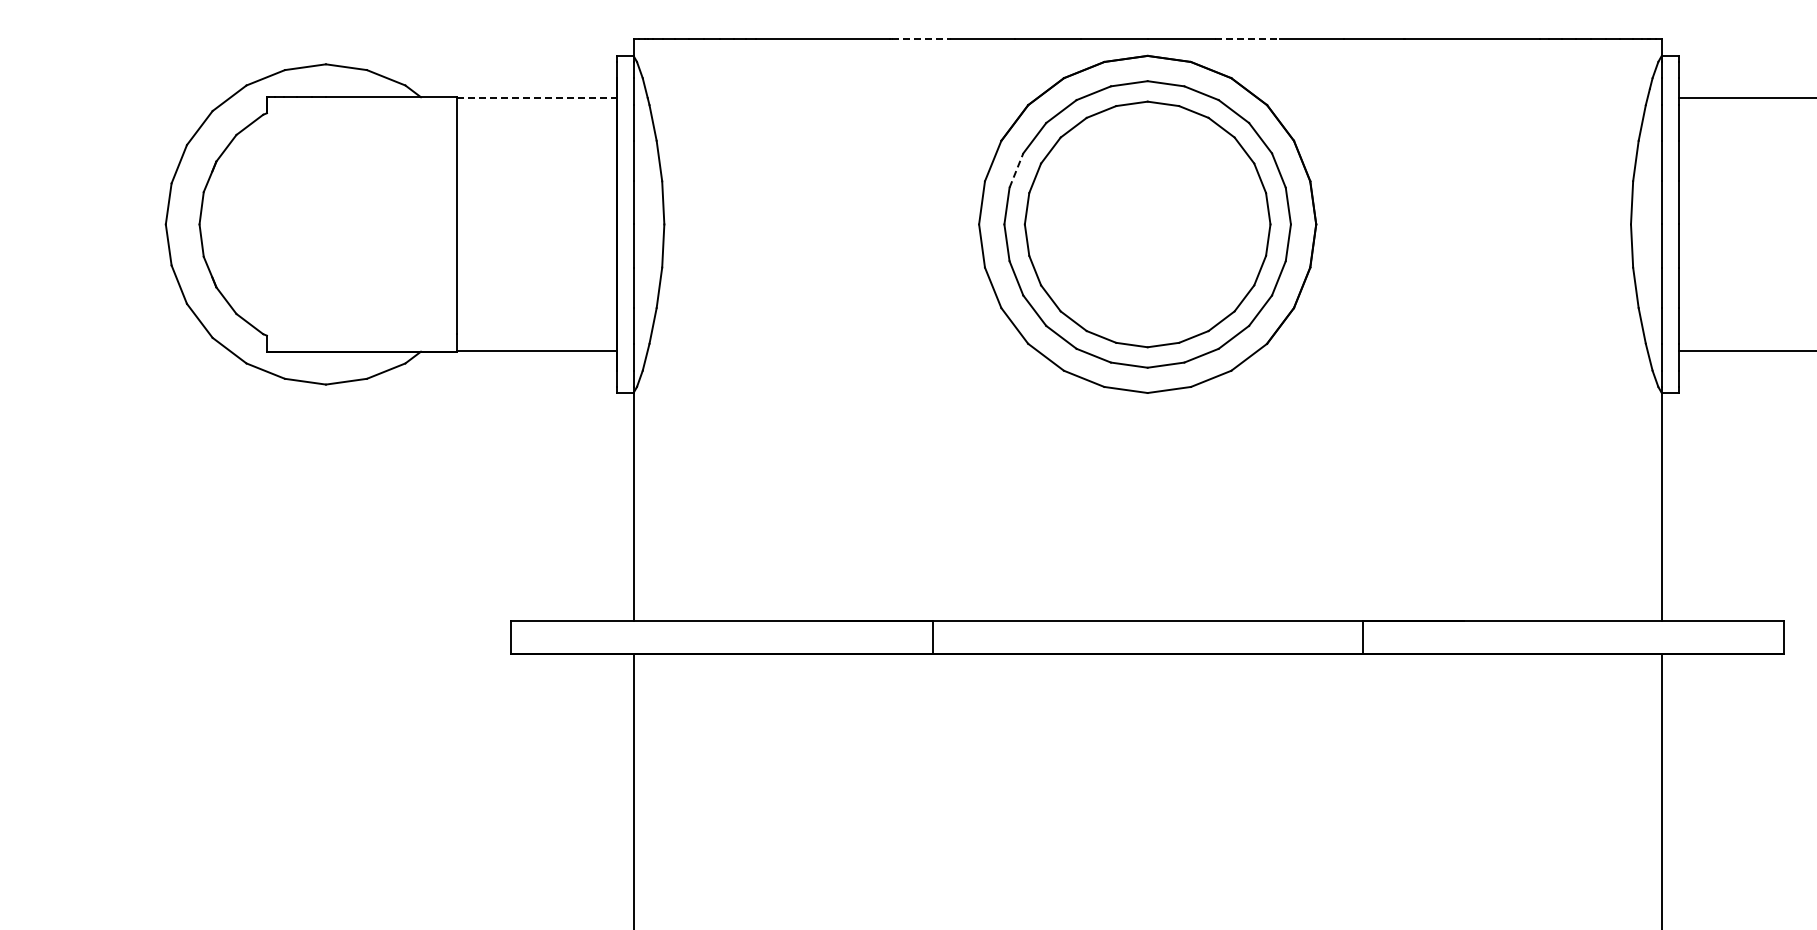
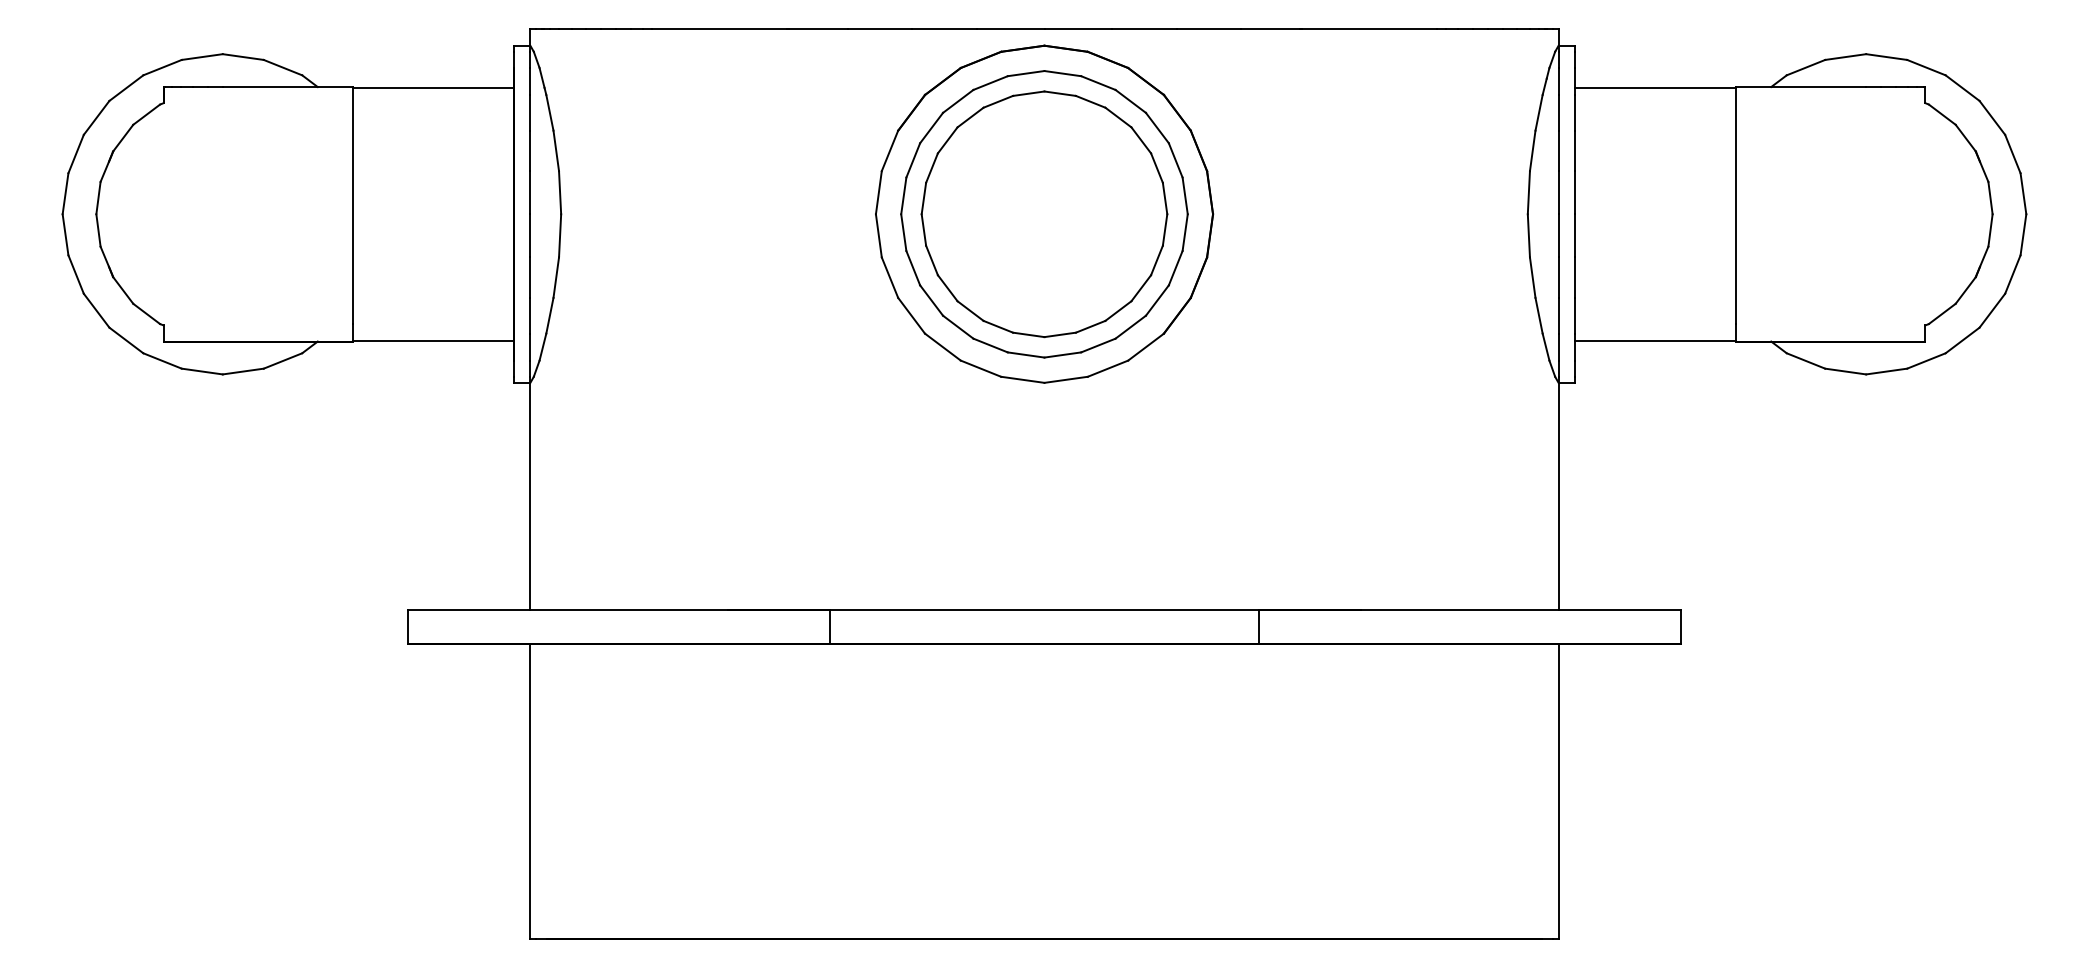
line: (921, 38) -> (818, 28), dashed -> solid
line: (1247, 38) -> (1144, 28), dashed -> solid
line: (536, 97) -> (433, 87), dashed -> solid
line: (1016, 170) -> (913, 160), dashed -> solid

